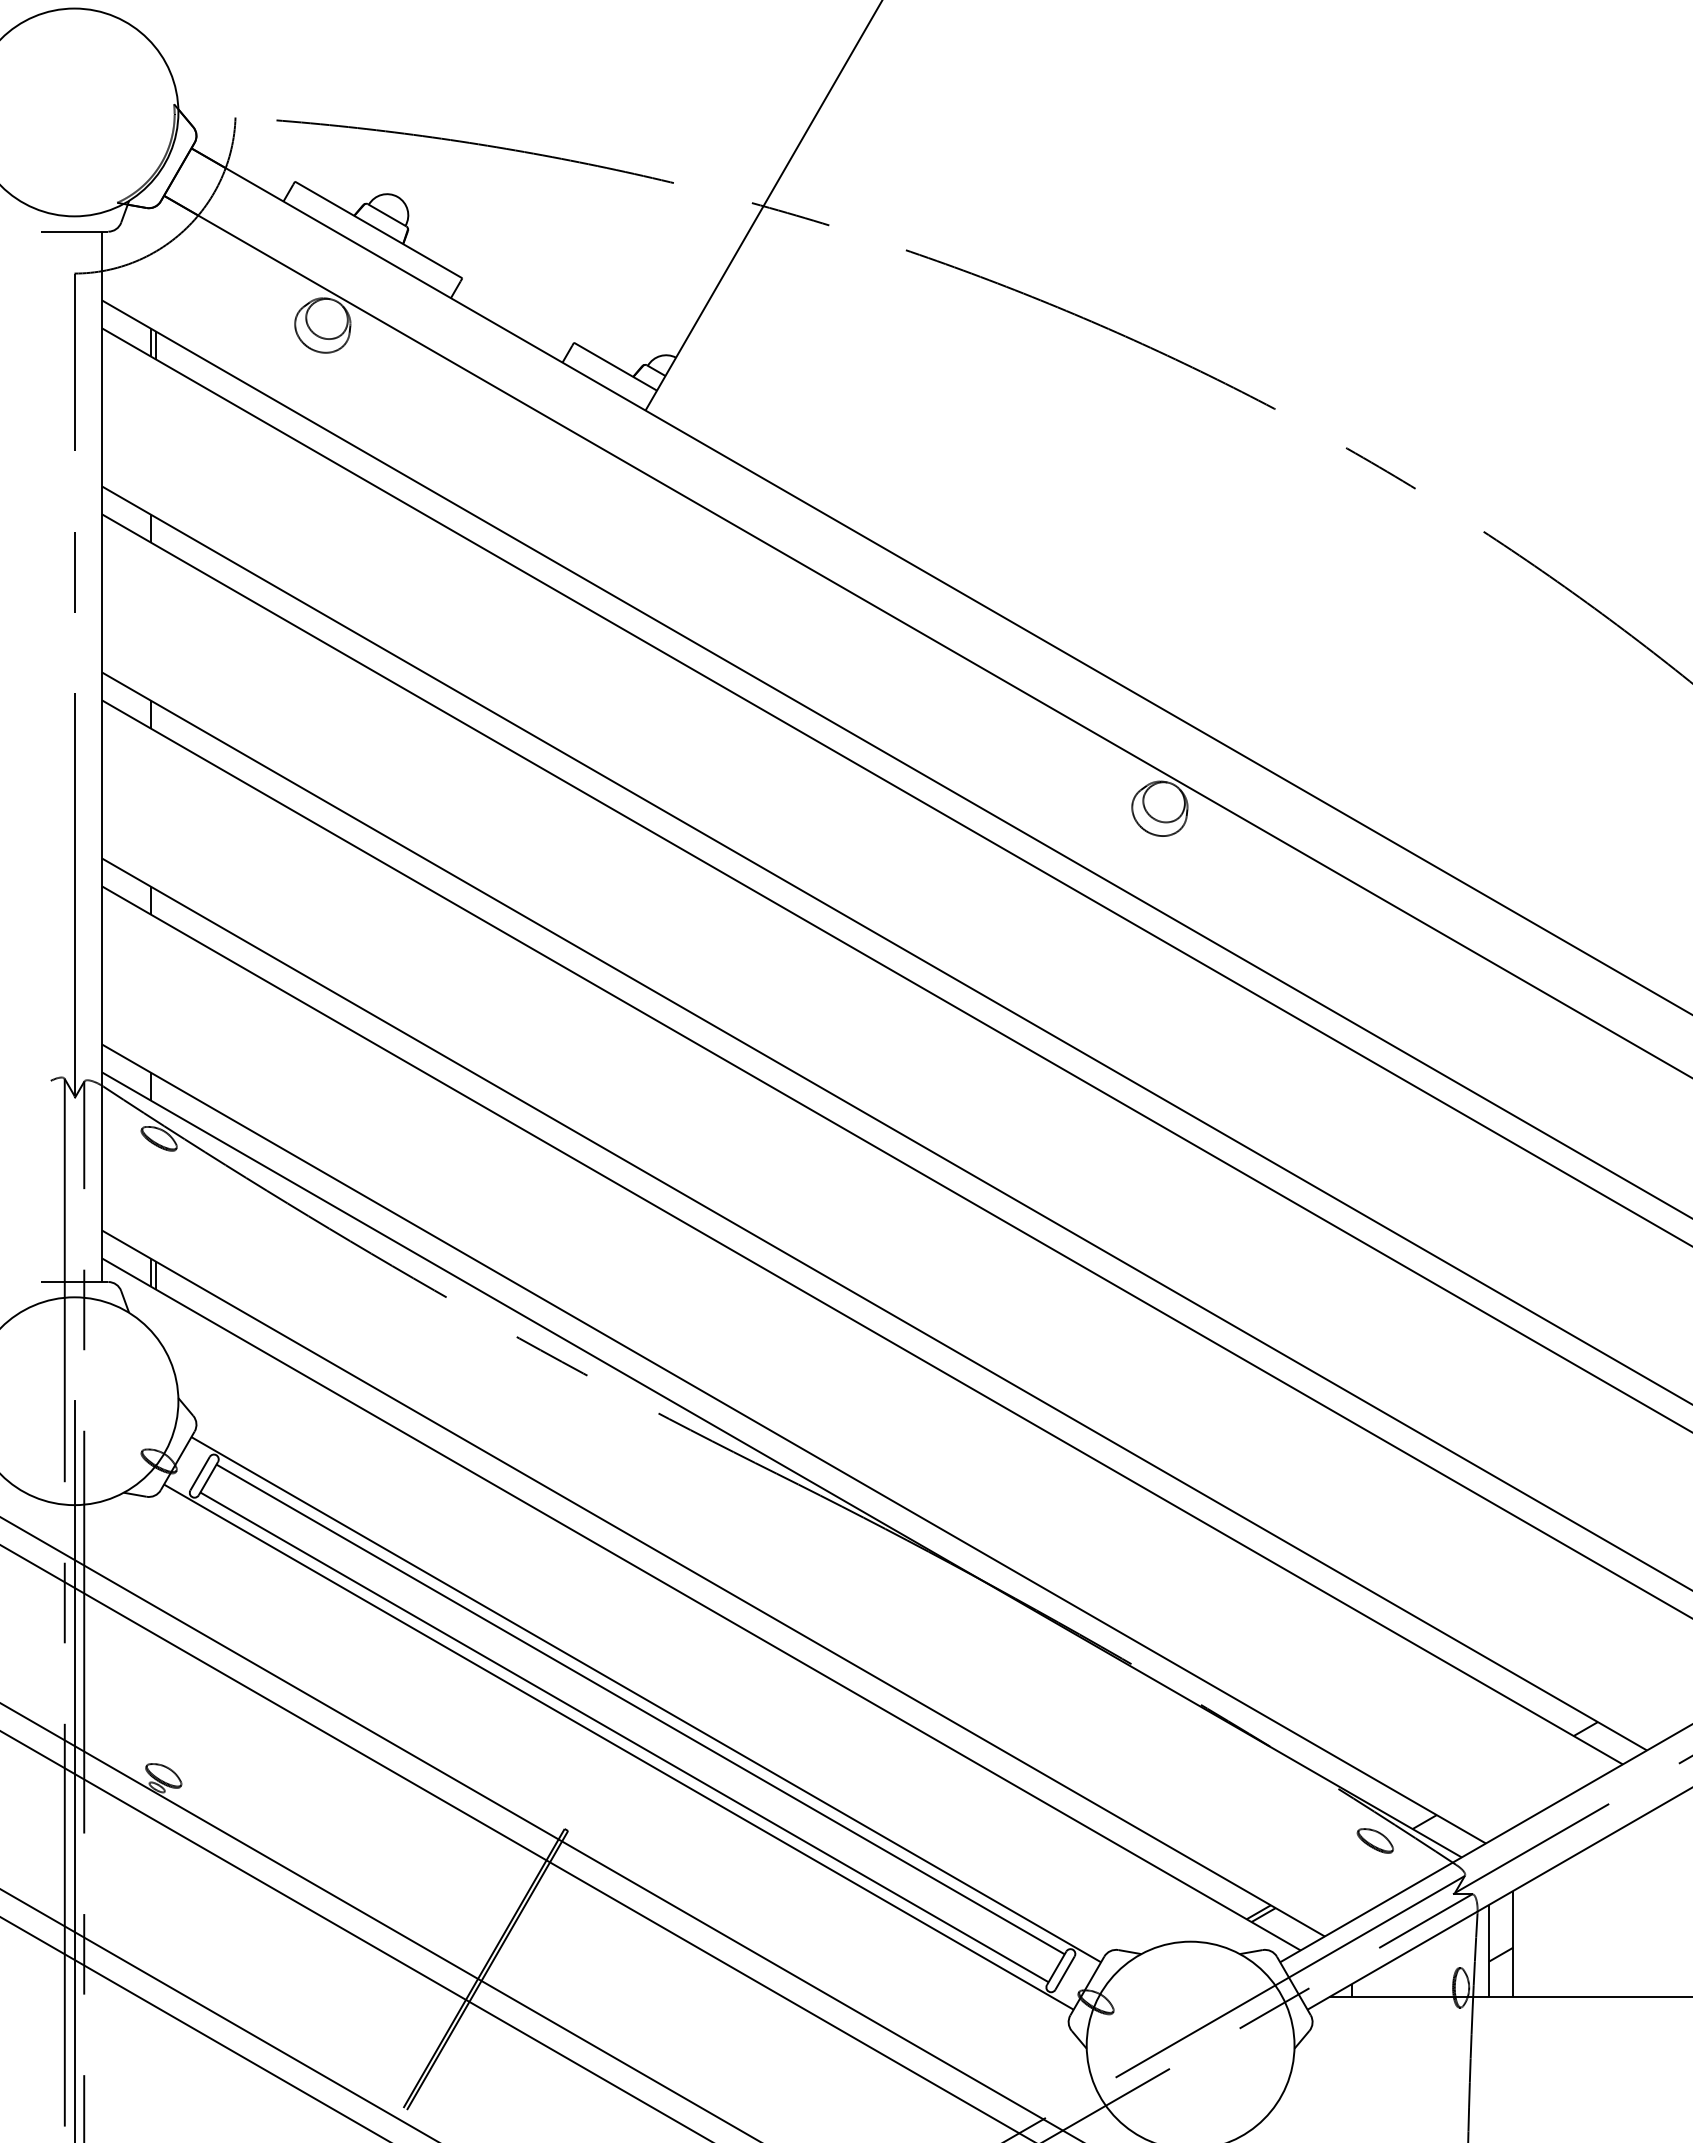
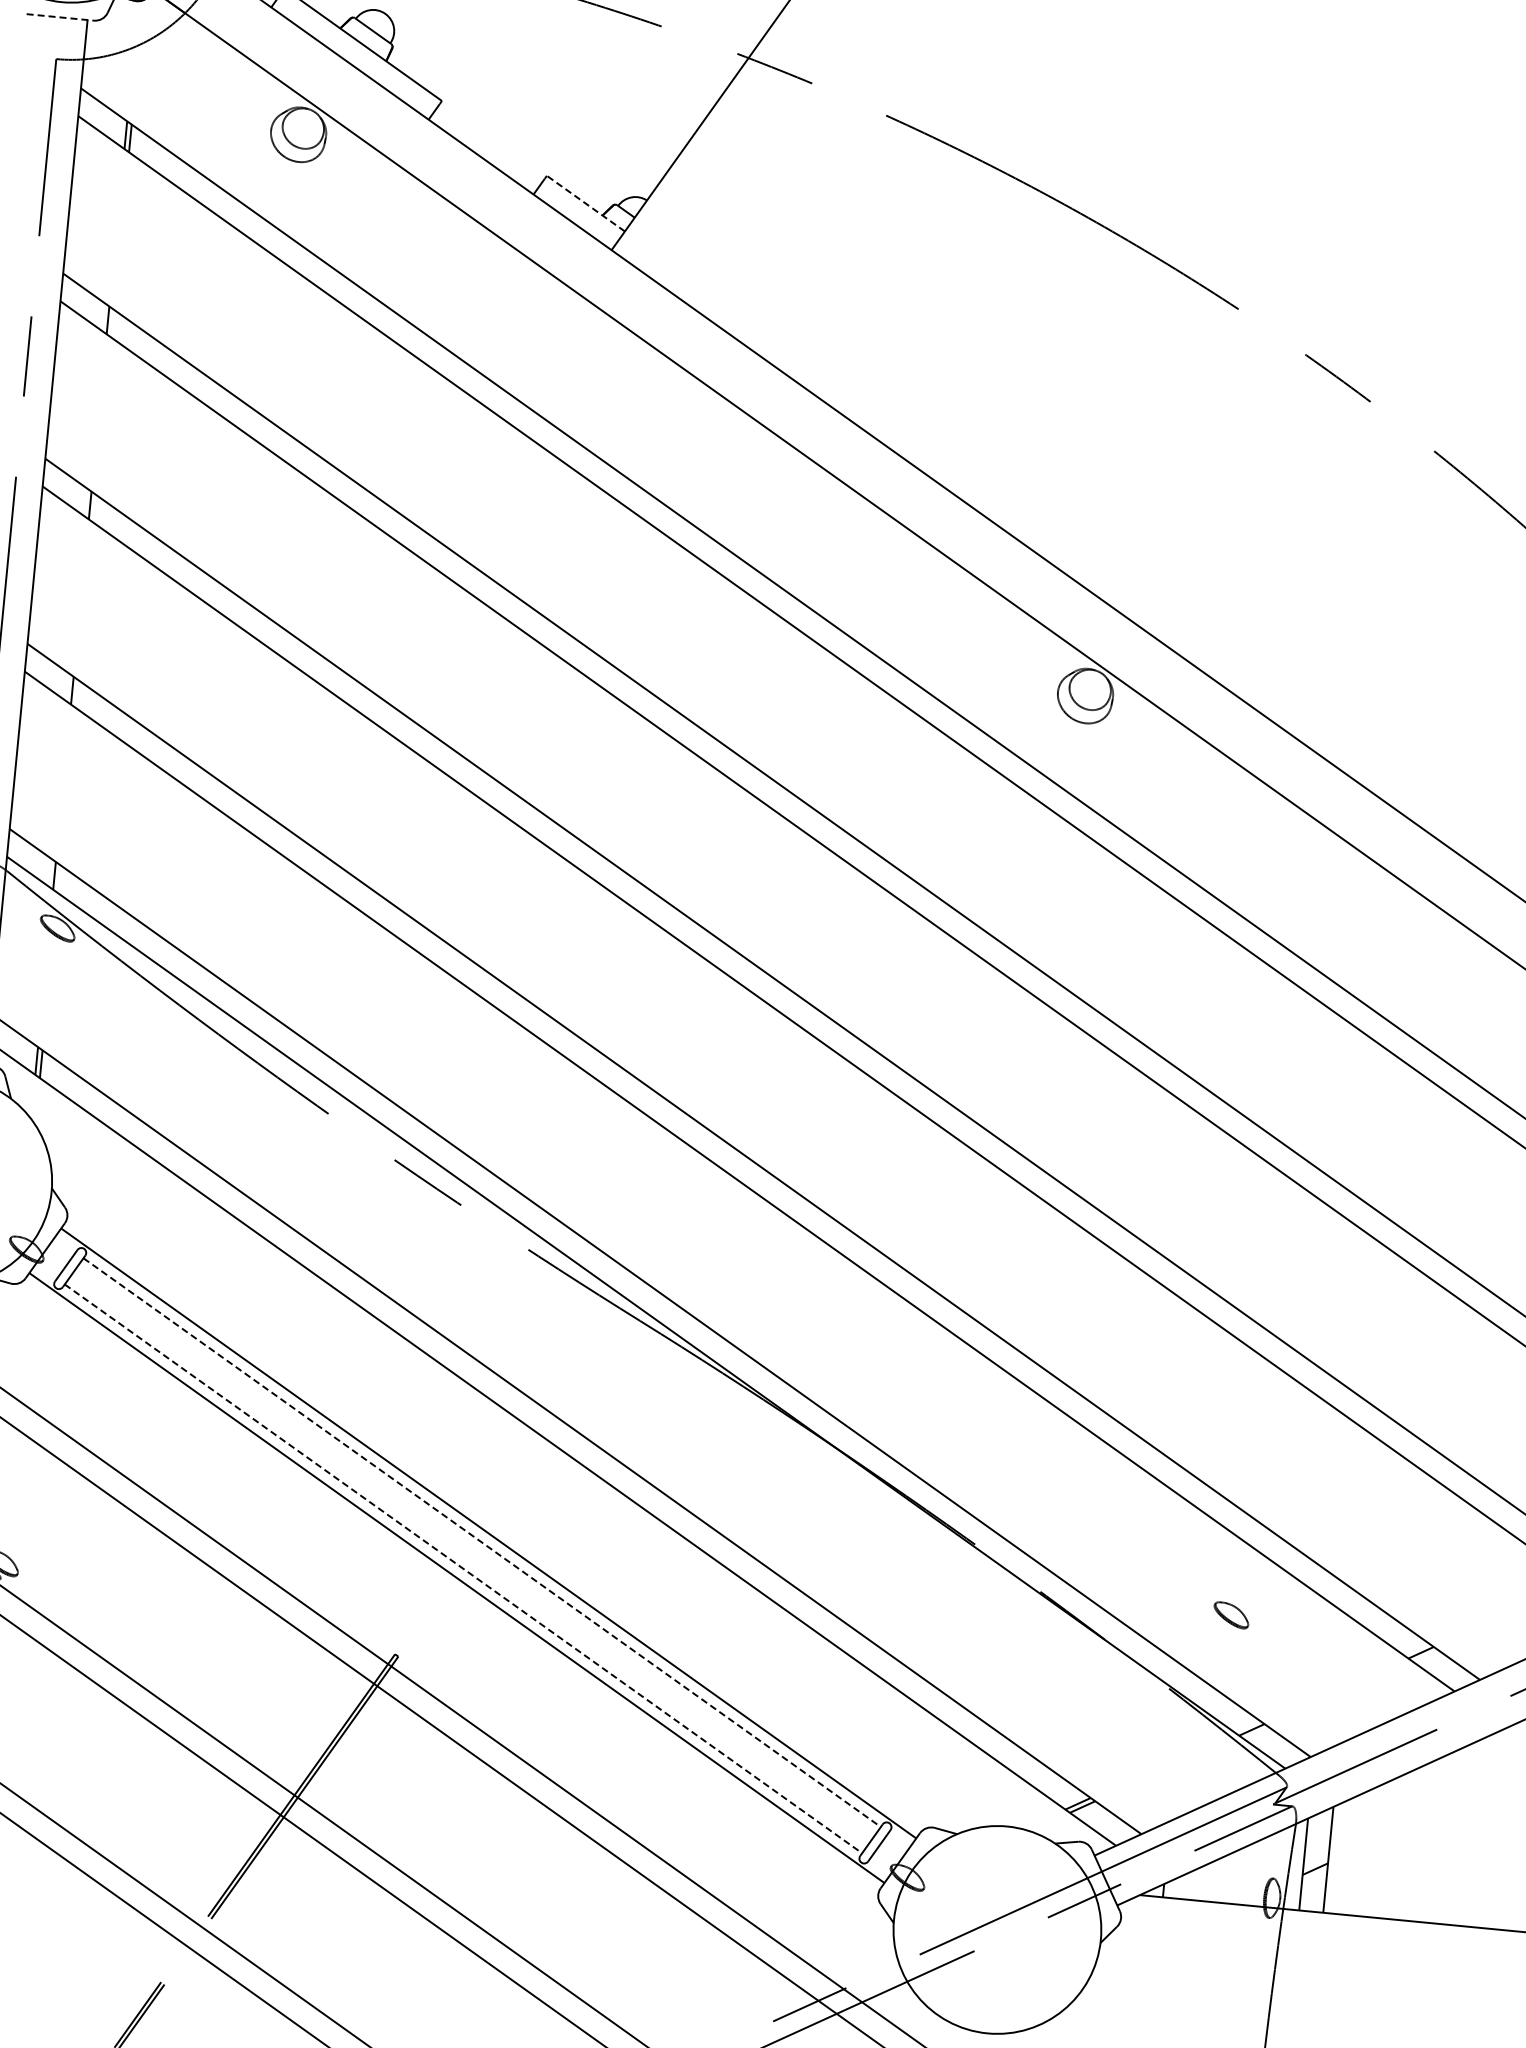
line: (74, 231) -> (60, 17), solid -> dashed
line: (615, 366) -> (585, 203), solid -> dashed
line: (640, 1709) -> (482, 1542), solid -> dashed
line: (624, 1737) -> (463, 1569), solid -> dashed
part: (1374, 1840) -> (1230, 1614), moved

